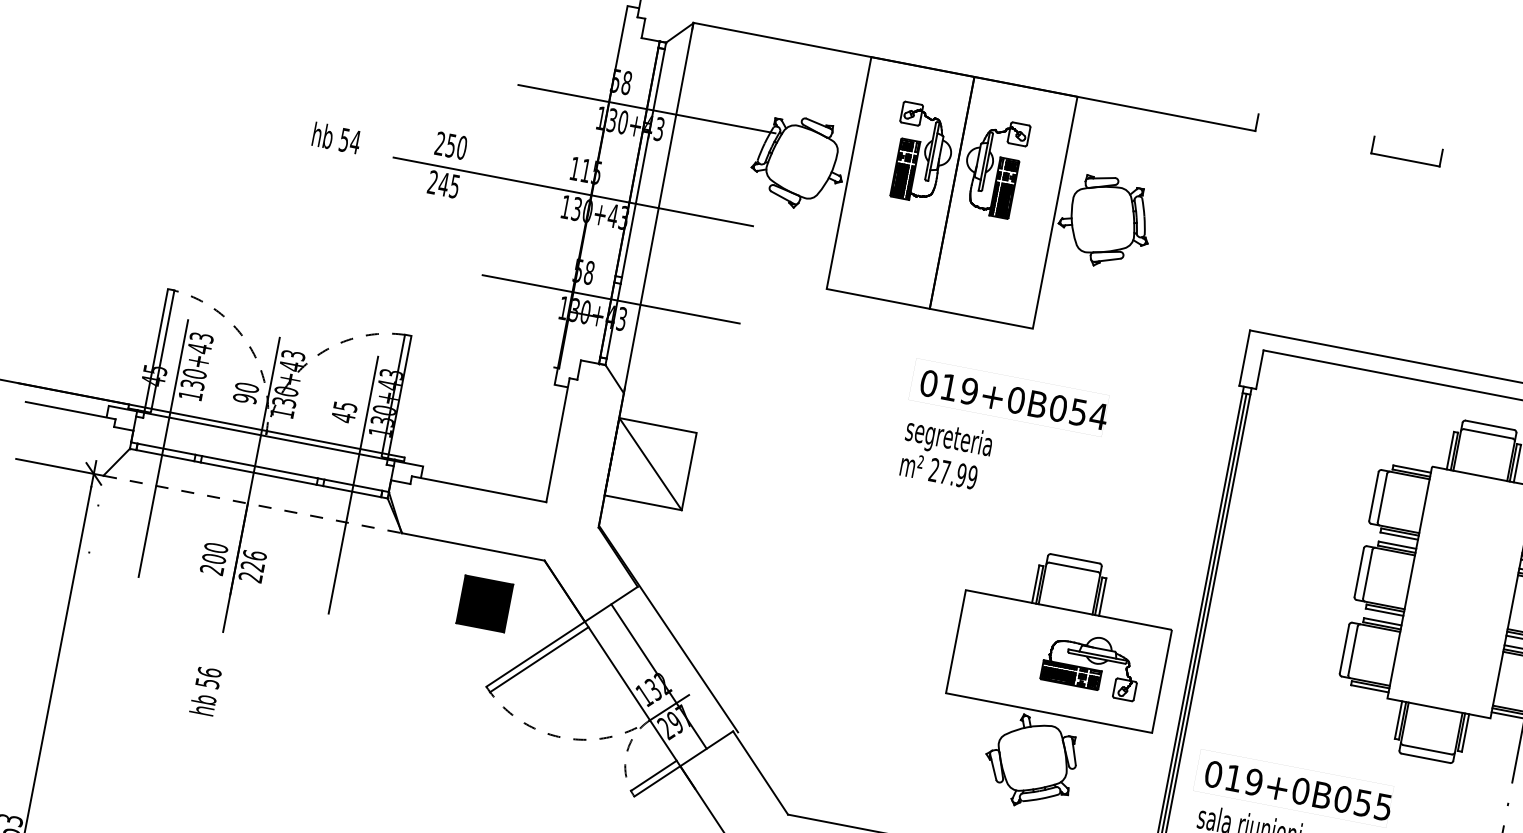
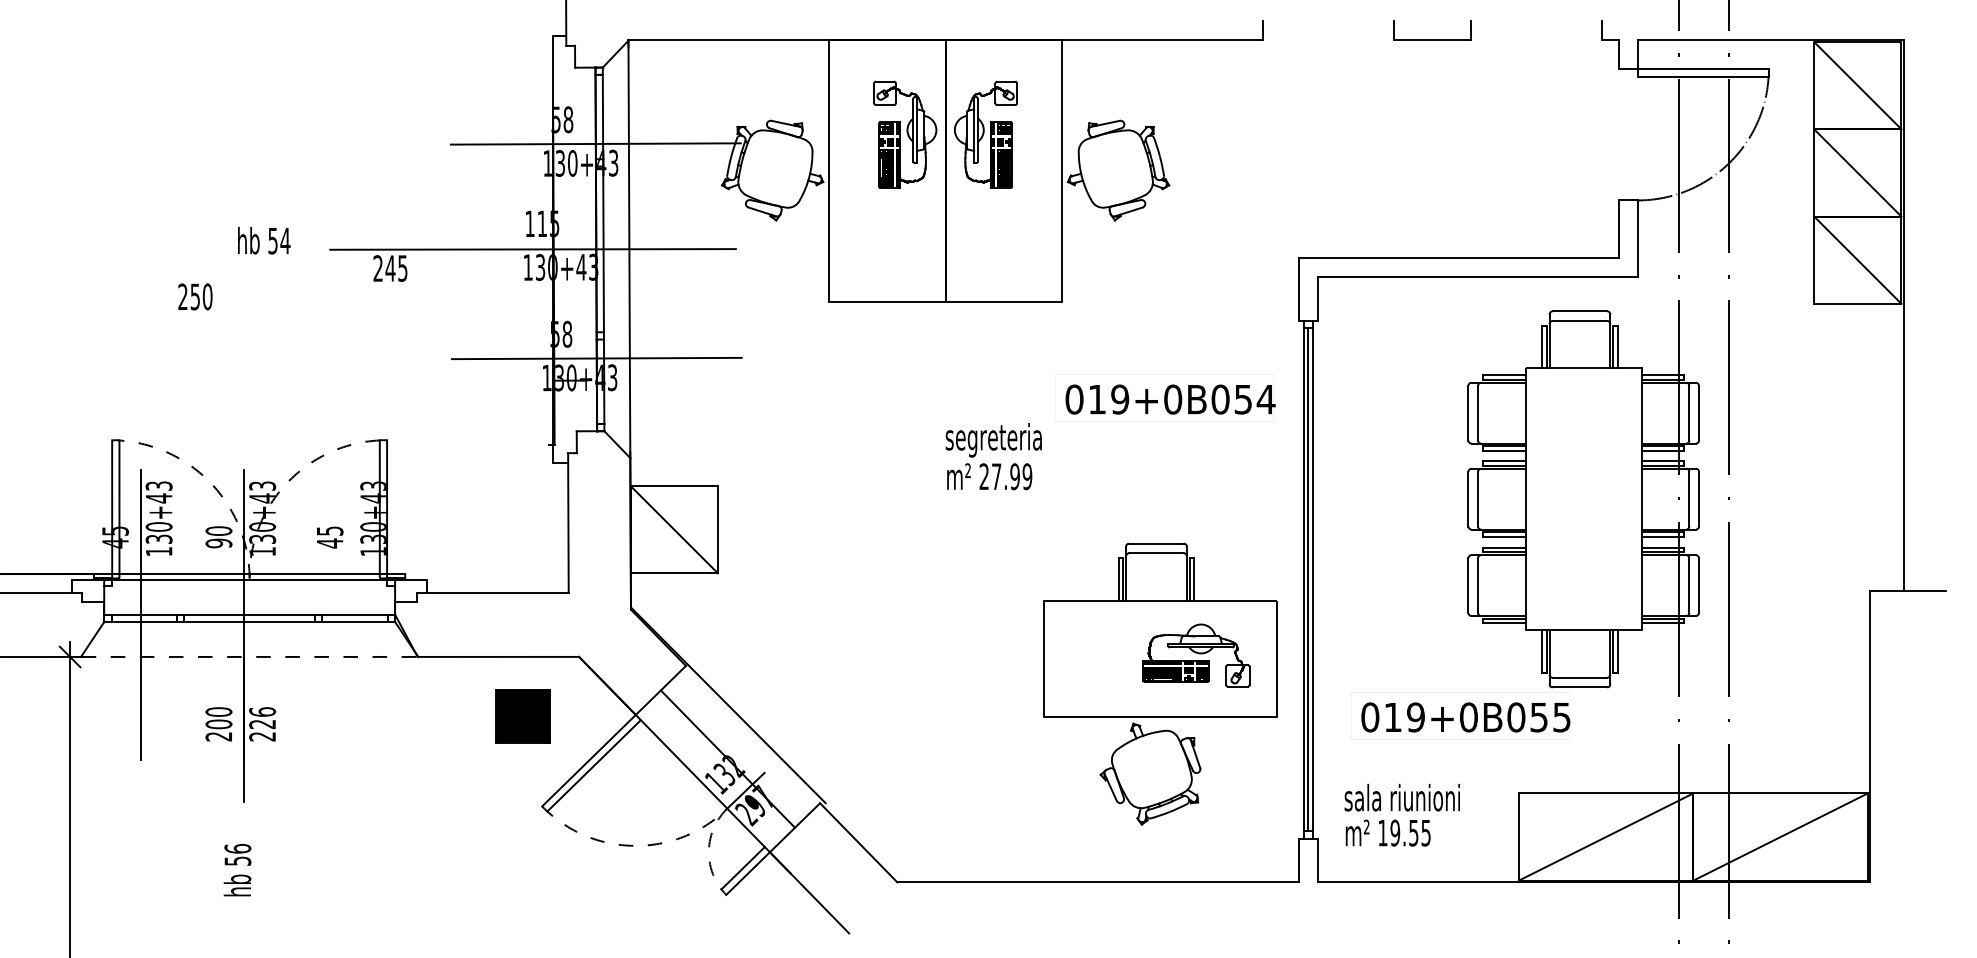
text: (451, 145) -> (195, 296), moved
text: (1014, 399) -> (1170, 399), moved
line: (353, 484) -> (355, 614), removed
text: (1297, 790) -> (1465, 717), moved

